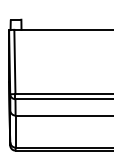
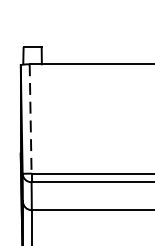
line: (14, 62) -> (29, 119), solid -> dashed

